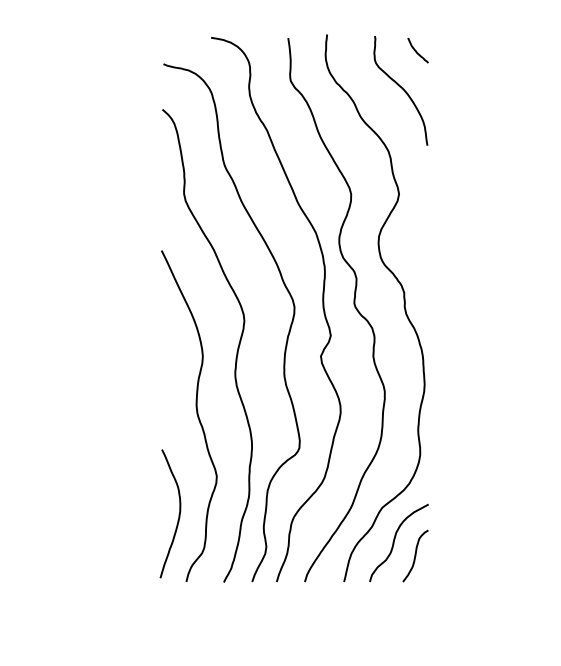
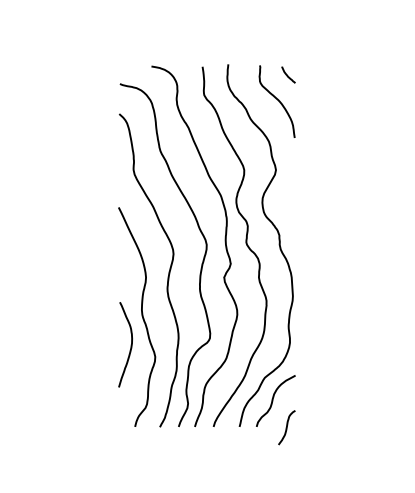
curve: (177, 514) -> (130, 345), moved
curve: (414, 555) -> (286, 427), moved

